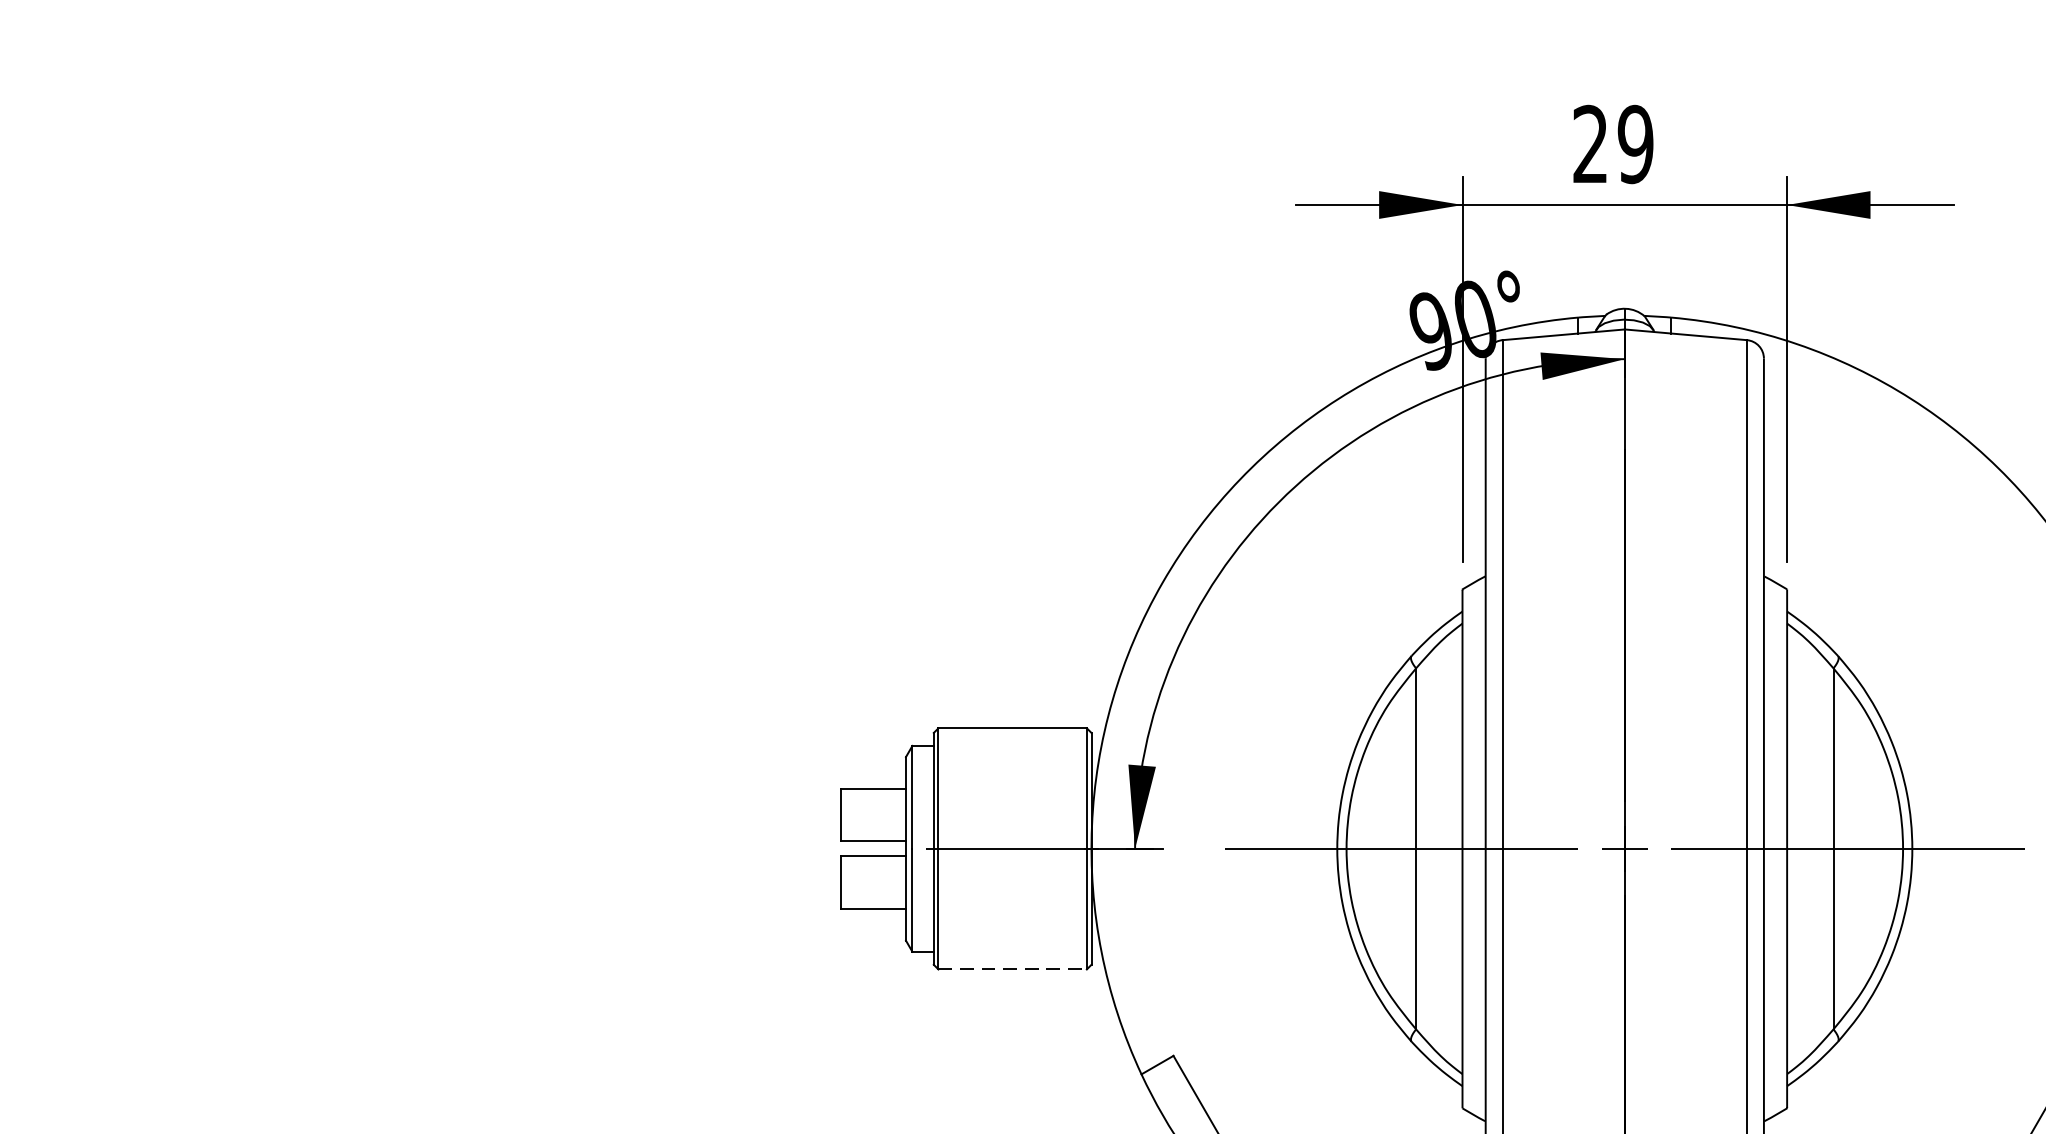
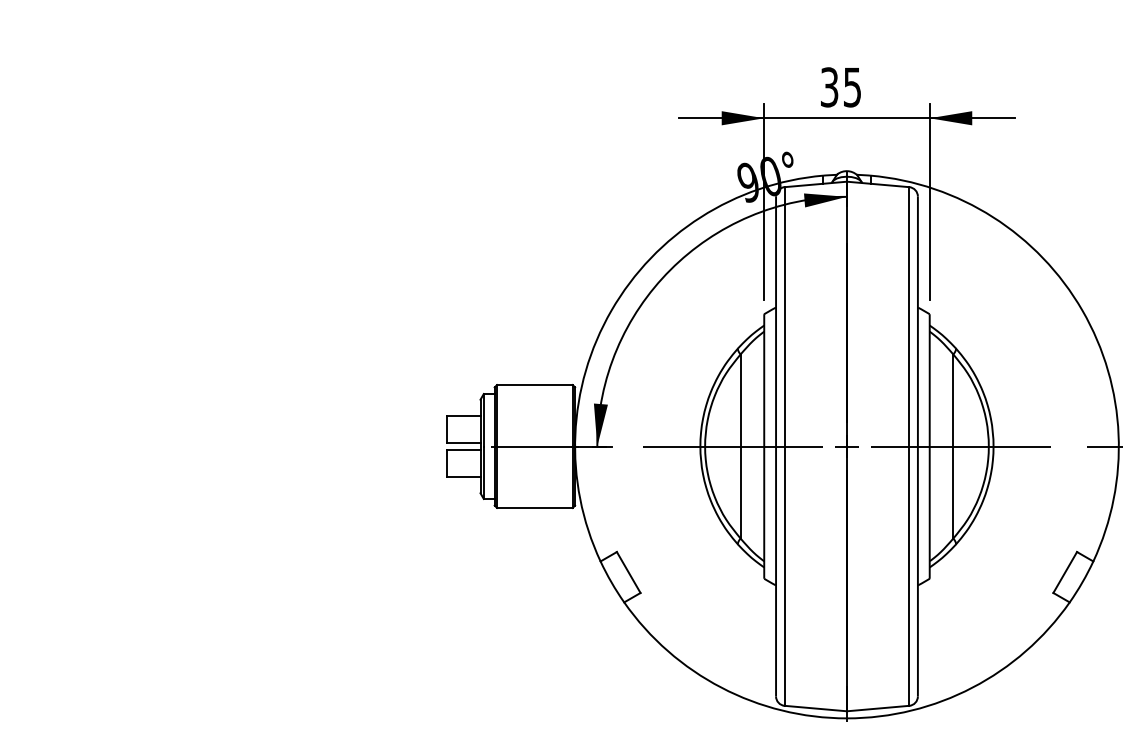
text: (1612, 144) -> (840, 87), 29 -> 35
line: (1011, 968) -> (534, 507), dashed -> solid

